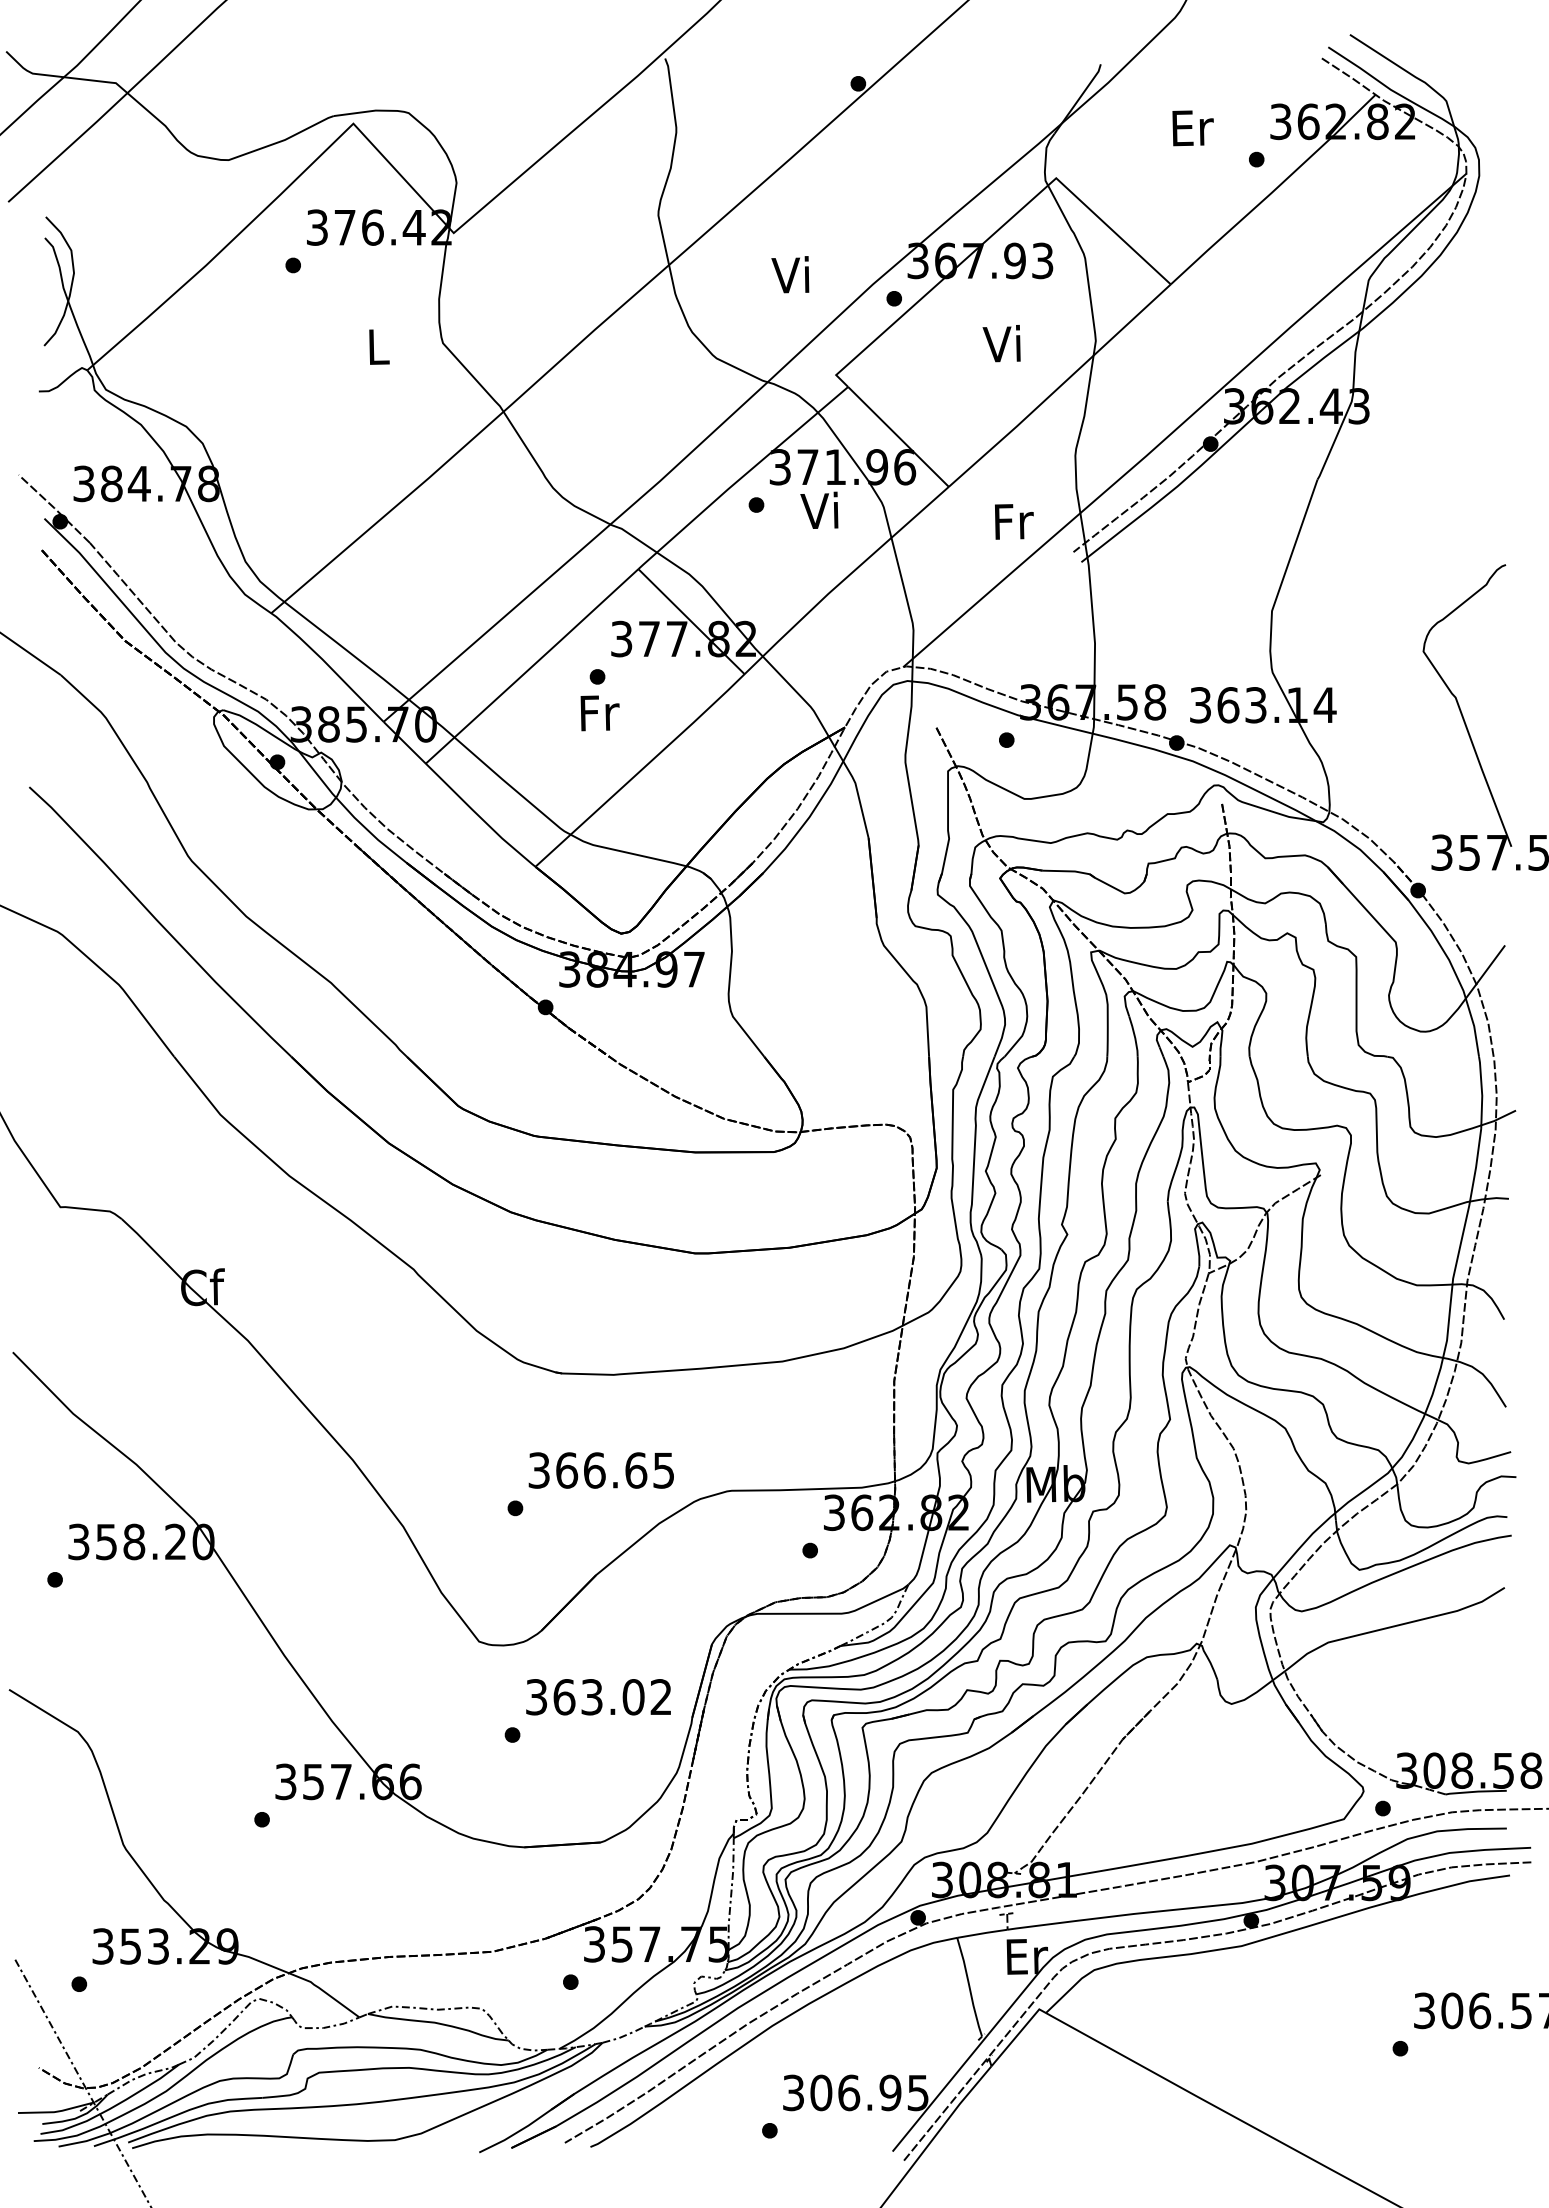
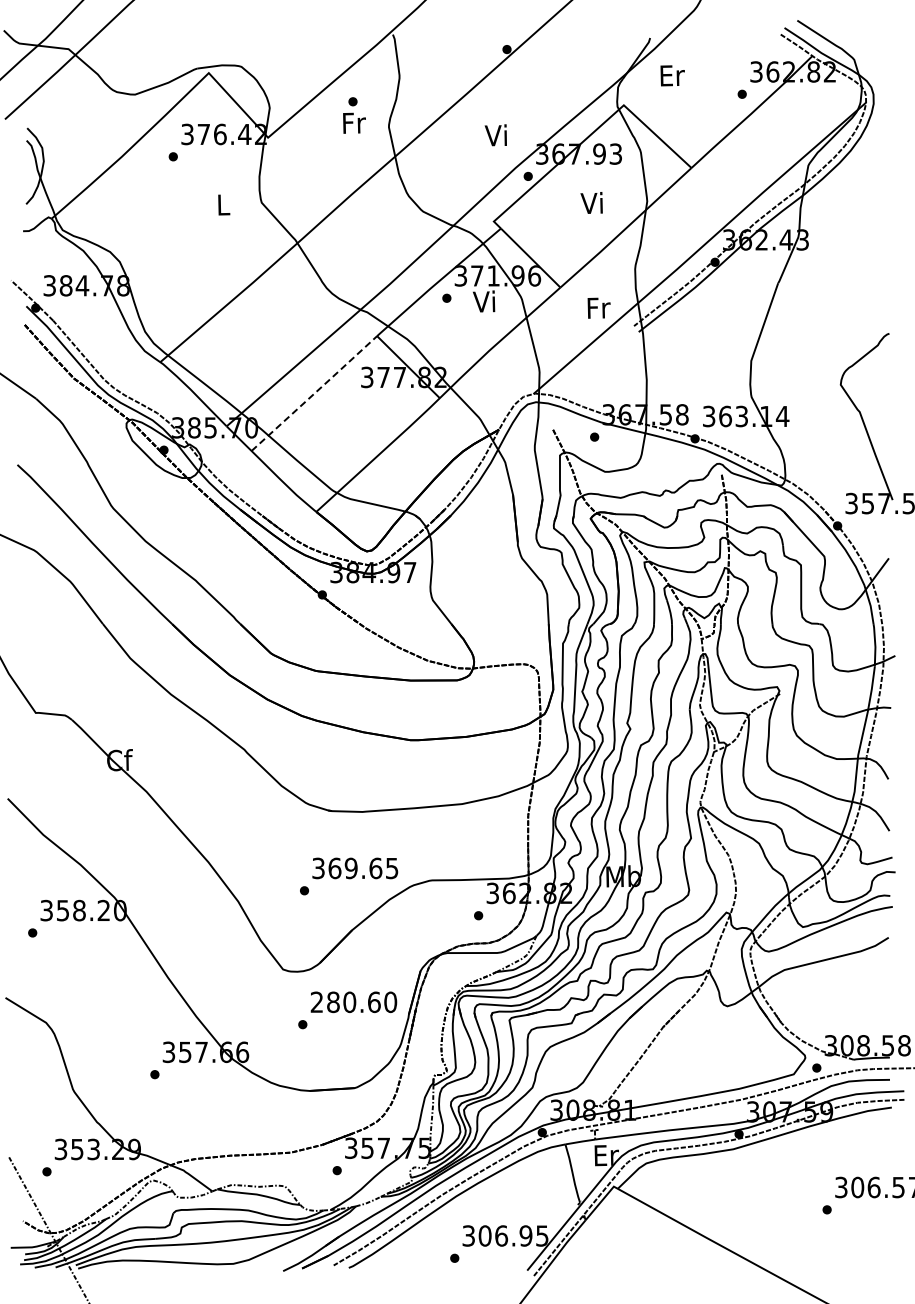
text: (1192, 127) -> (672, 75), moved
text: (789, 275) -> (495, 135), moved
line: (532, 666) -> (314, 393), solid -> dashed
text: (600, 700) -> (354, 115), moved
text: (593, 1470) -> (350, 868), 366.65 -> 369.65
text: (598, 1697) -> (353, 1002), 363.02 -> 280.60

